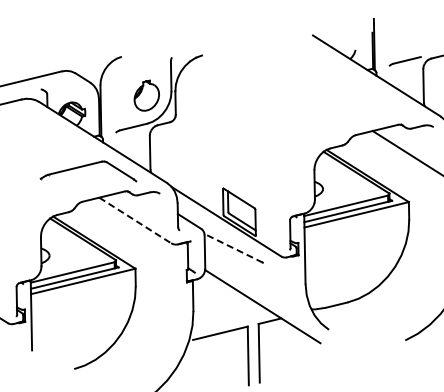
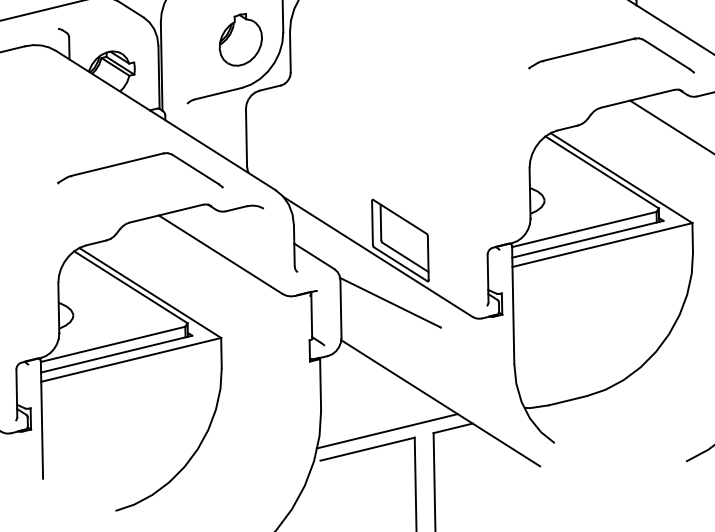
part: (361, 104) -> (610, 54), added
line: (135, 220) -> (221, 254), dashed -> solid
line: (233, 248) -> (390, 303), dashed -> solid
line: (231, 322) -> (386, 430), added

